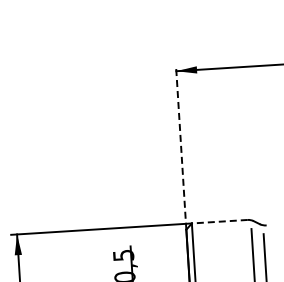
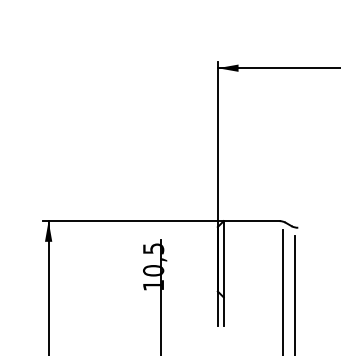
line: (180, 147) -> (217, 144), dashed -> solid
line: (219, 222) -> (251, 221), dashed -> solid

